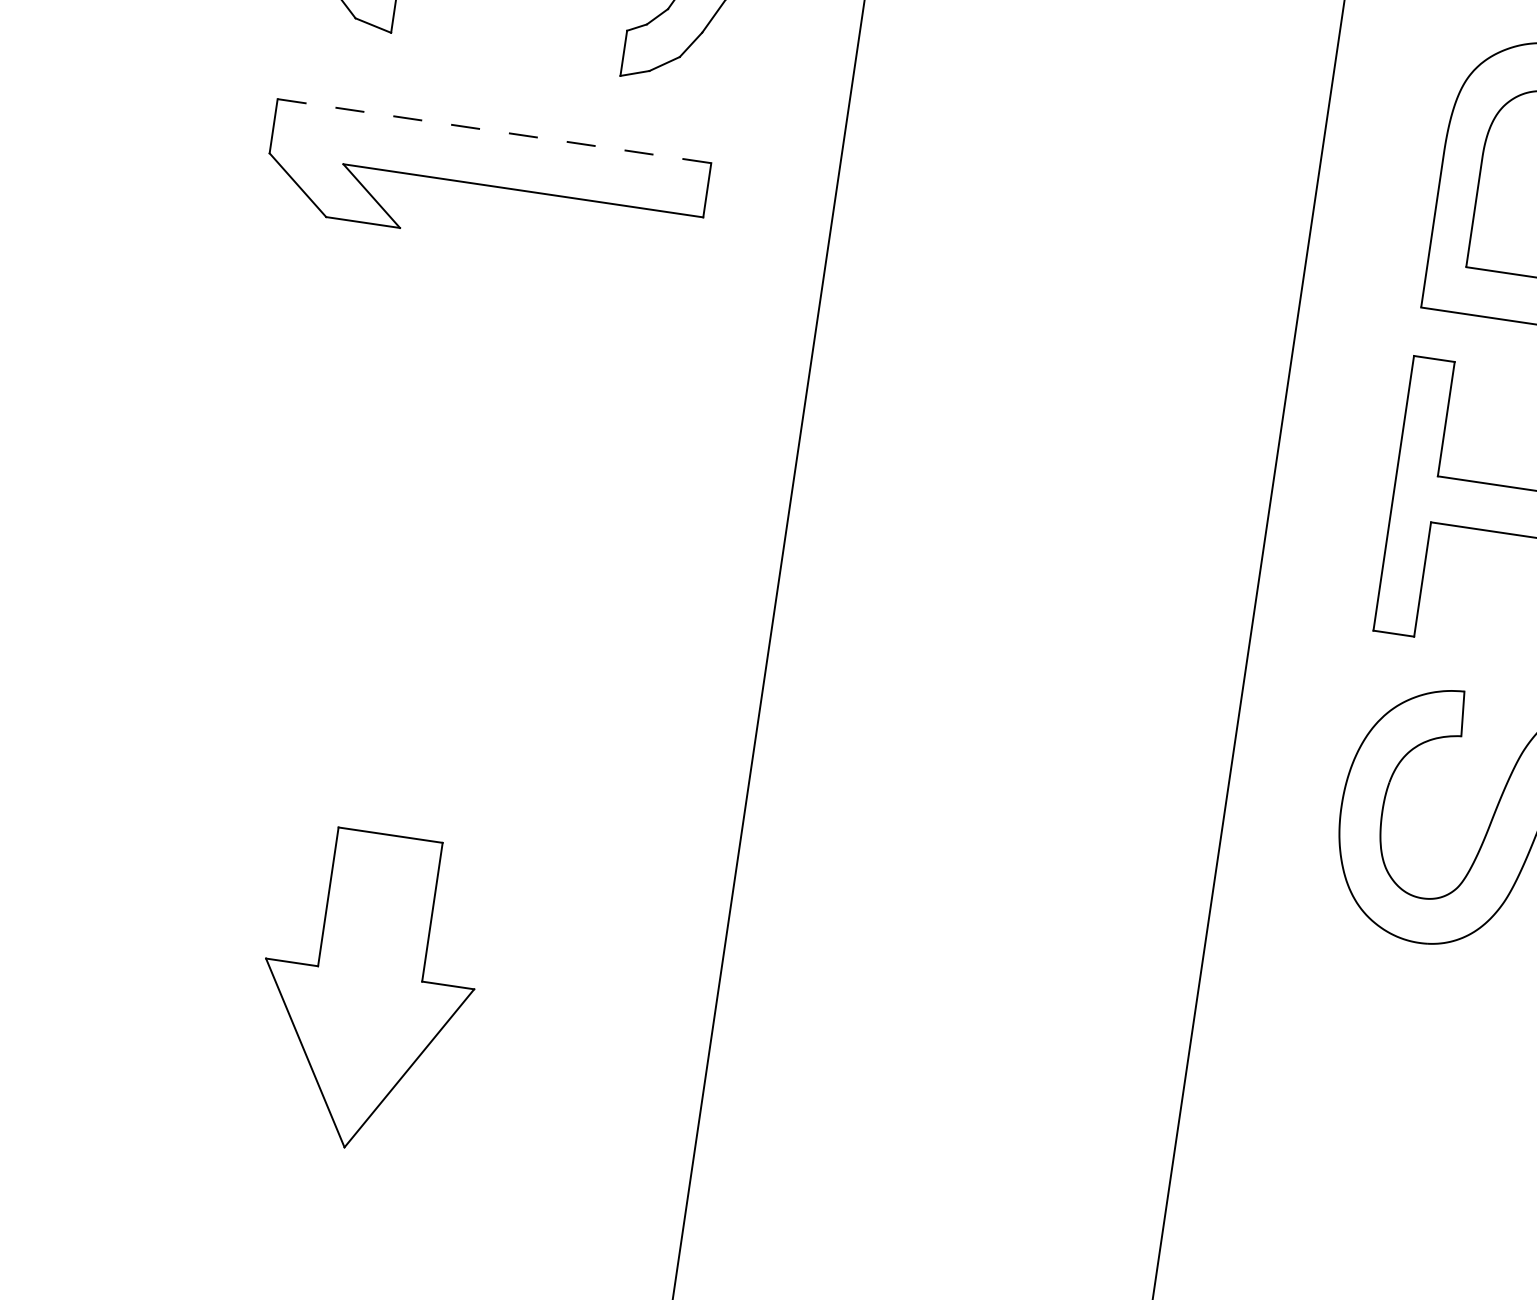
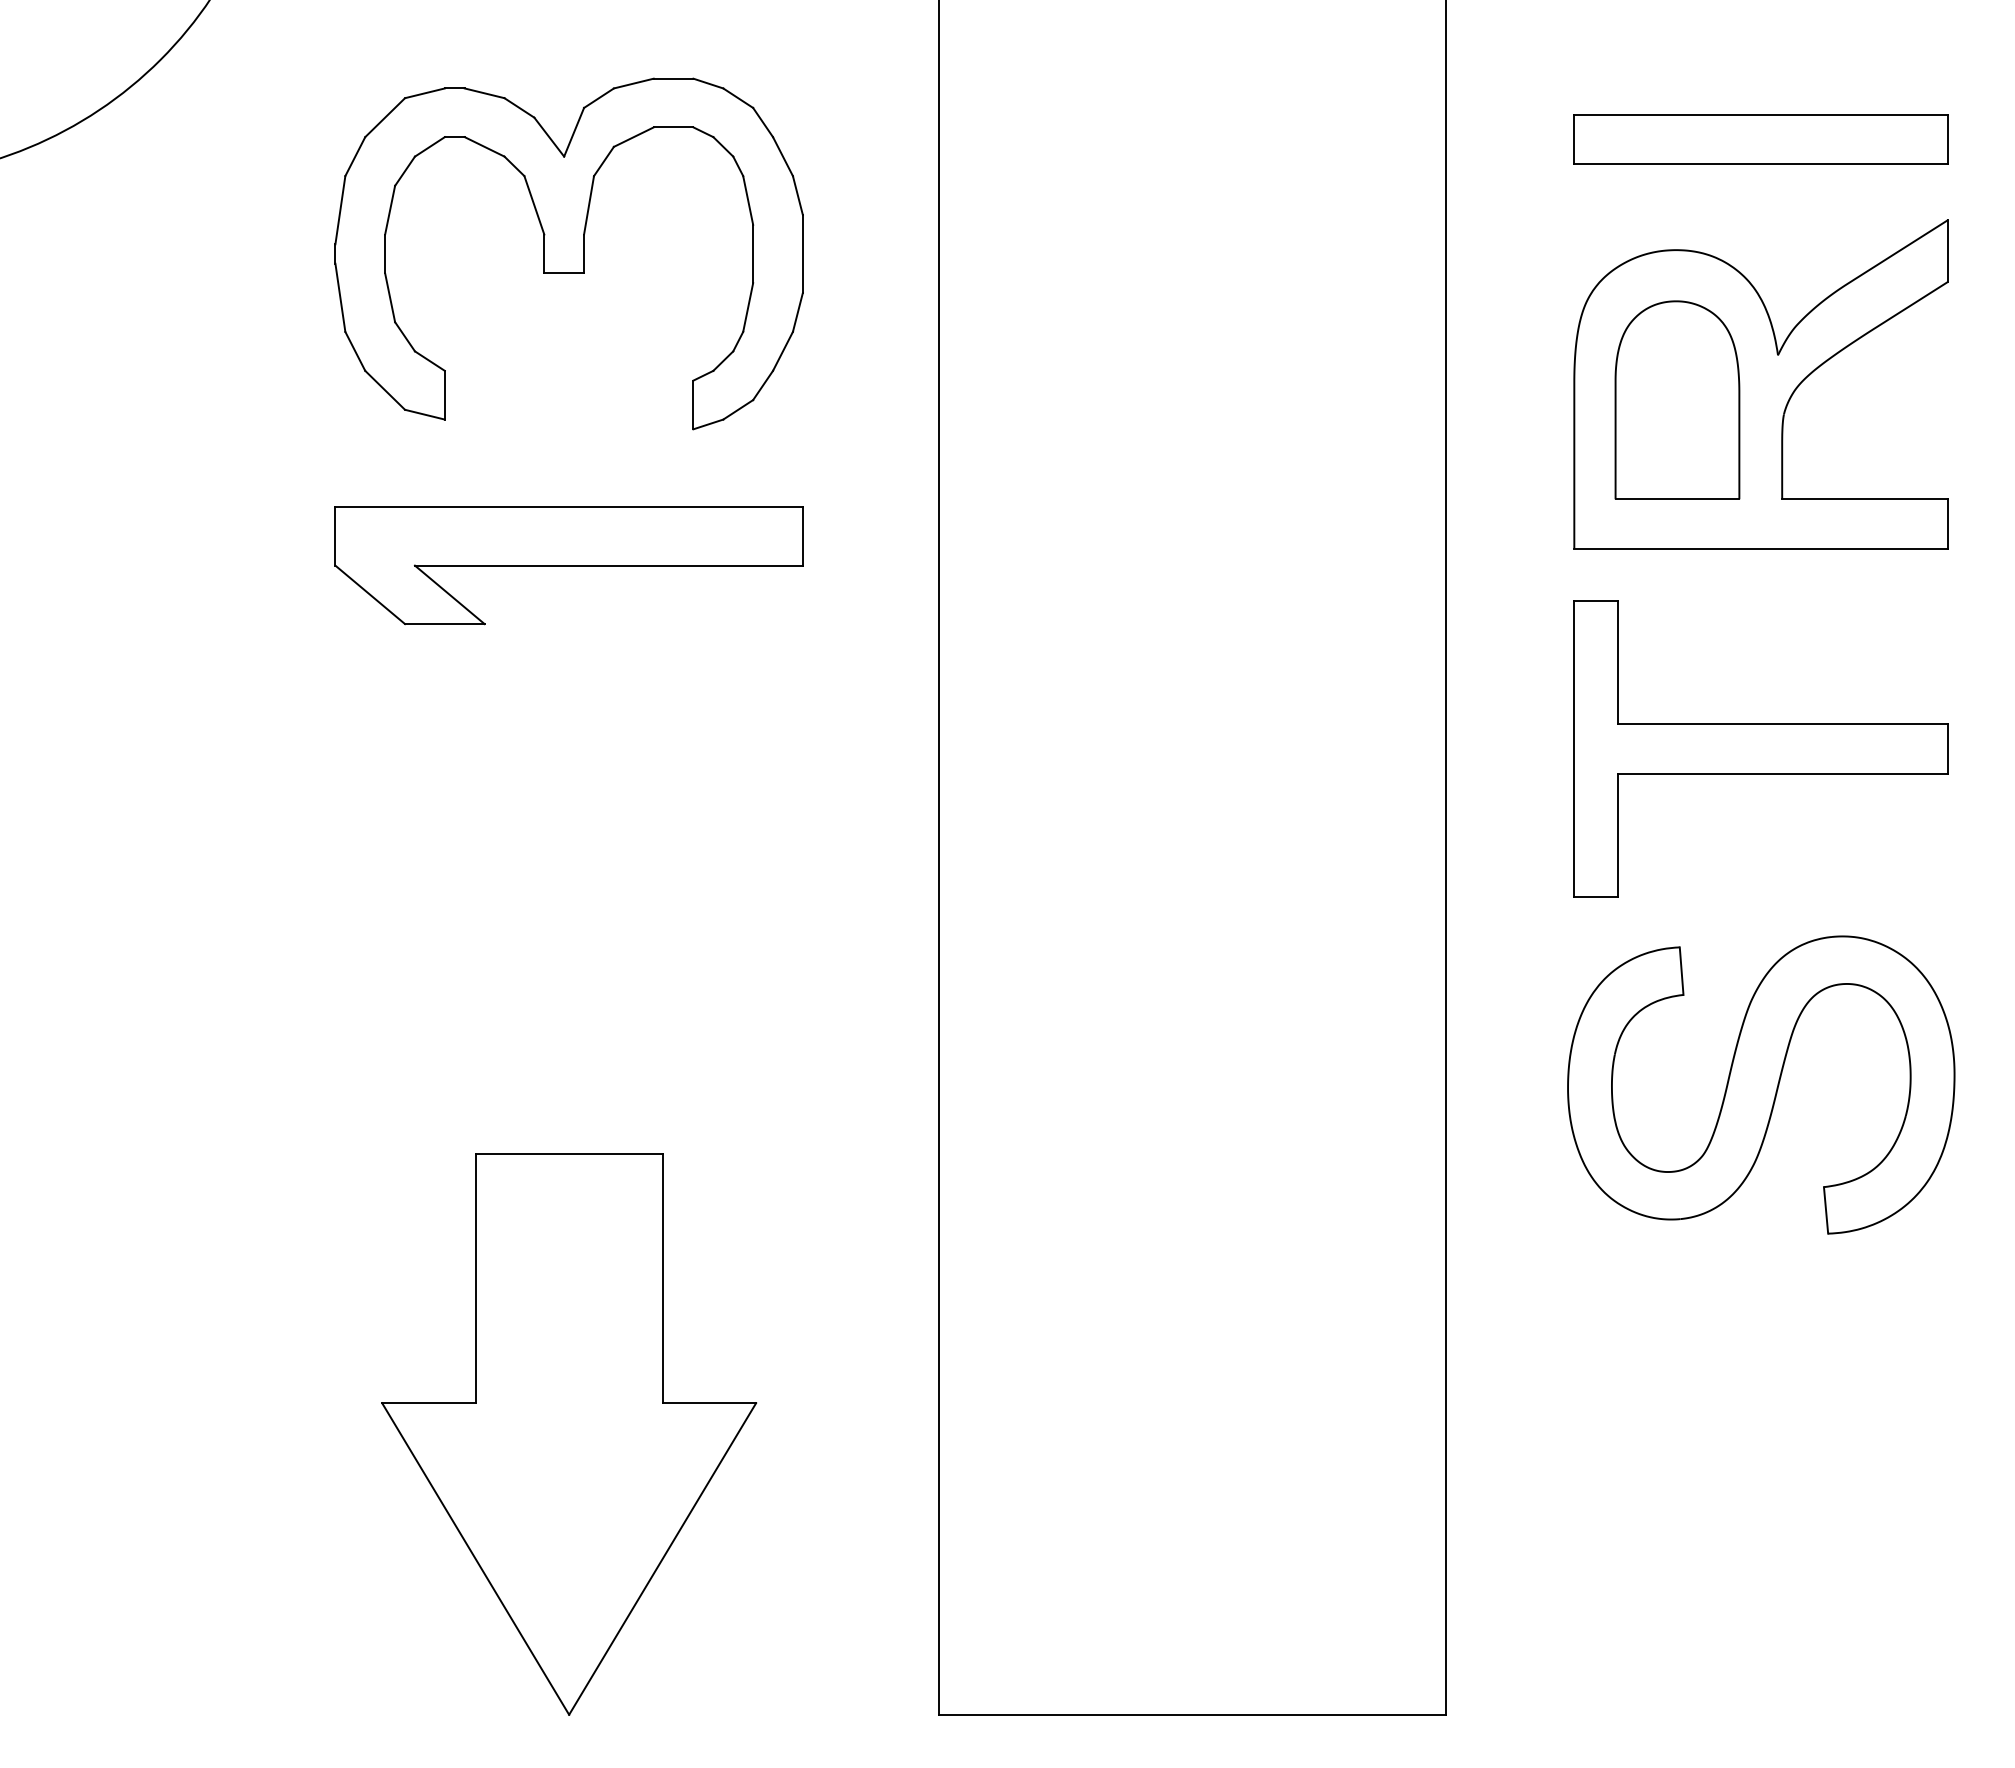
line: (494, 131) -> (569, 507), dashed -> solid
part: (367, 991) -> (569, 1434), size x1.67

